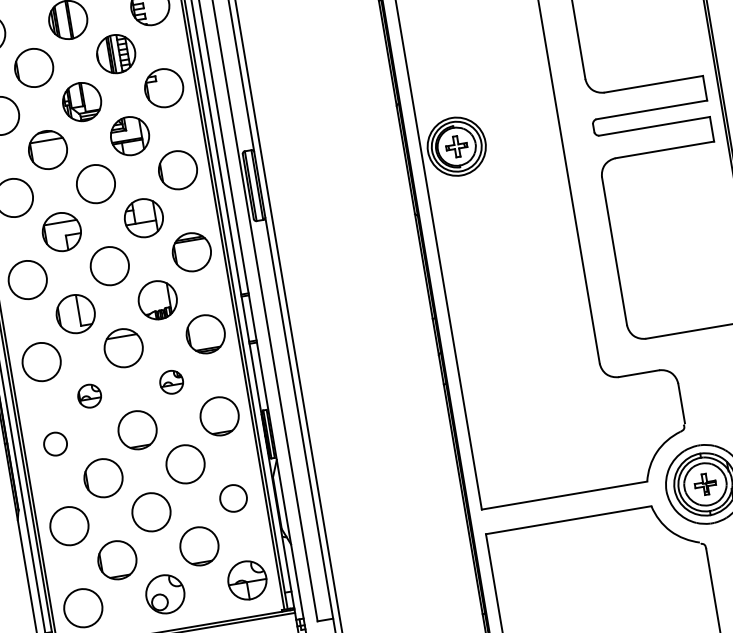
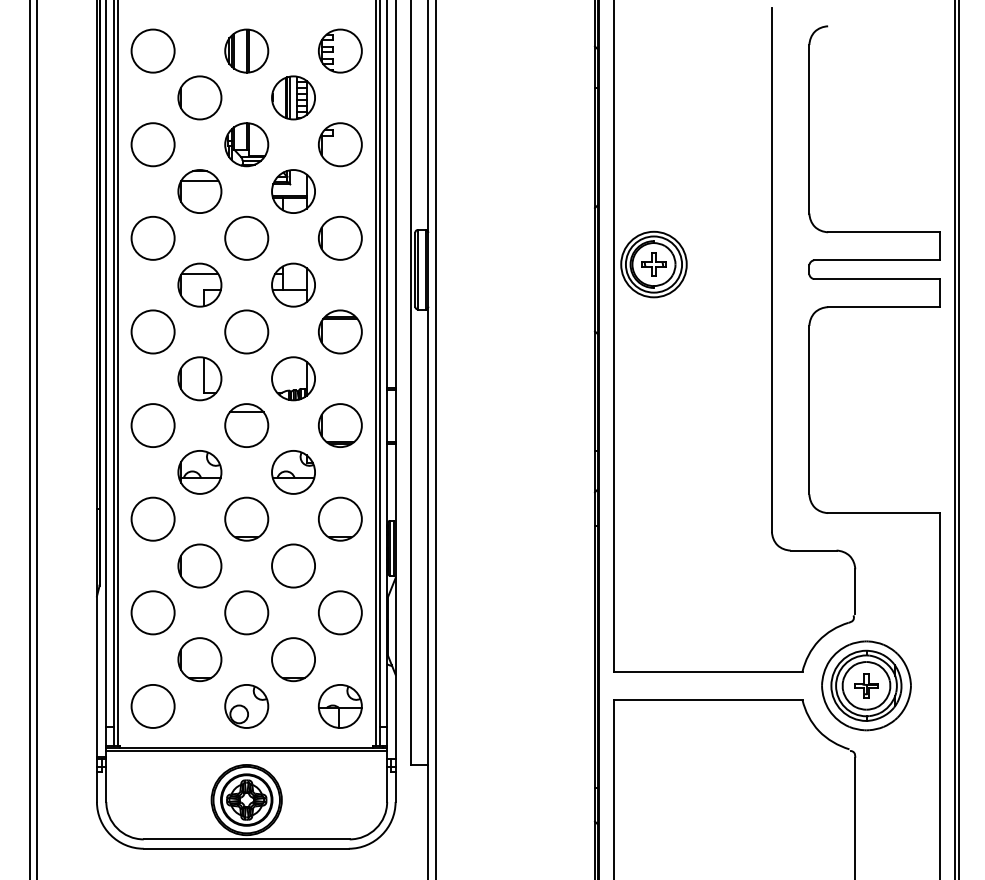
part: (171, 382) -> (293, 472), size x1.67
part: (89, 396) -> (199, 472), size x1.67
circle: (54, 443) -> (152, 518), size x1.67
circle: (233, 498) -> (340, 612), size x1.43

